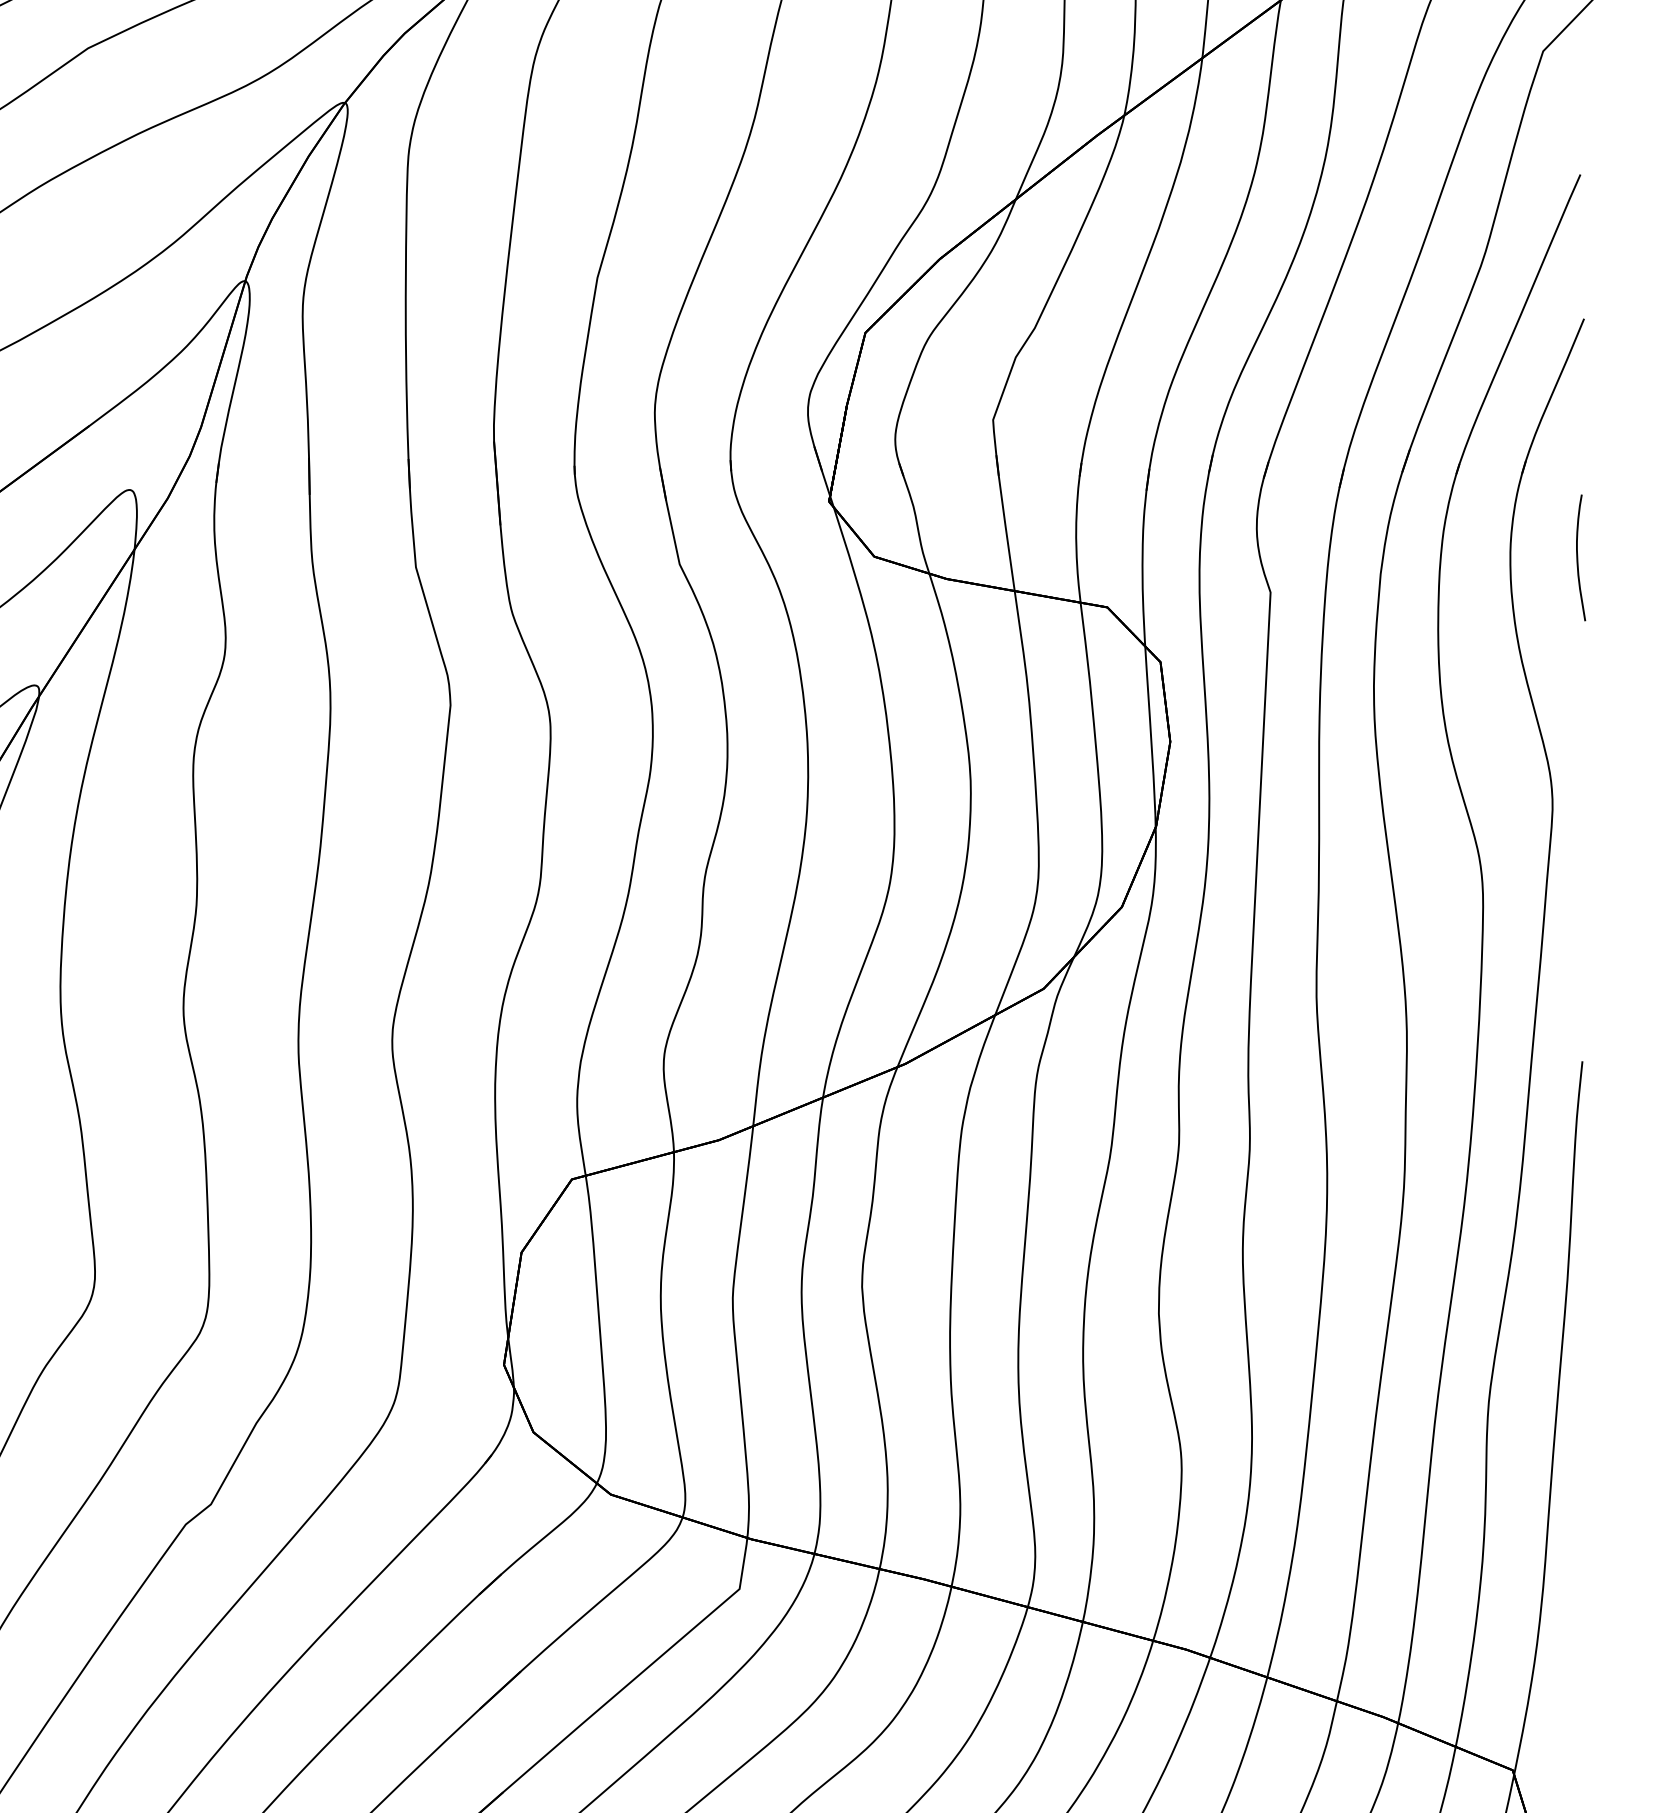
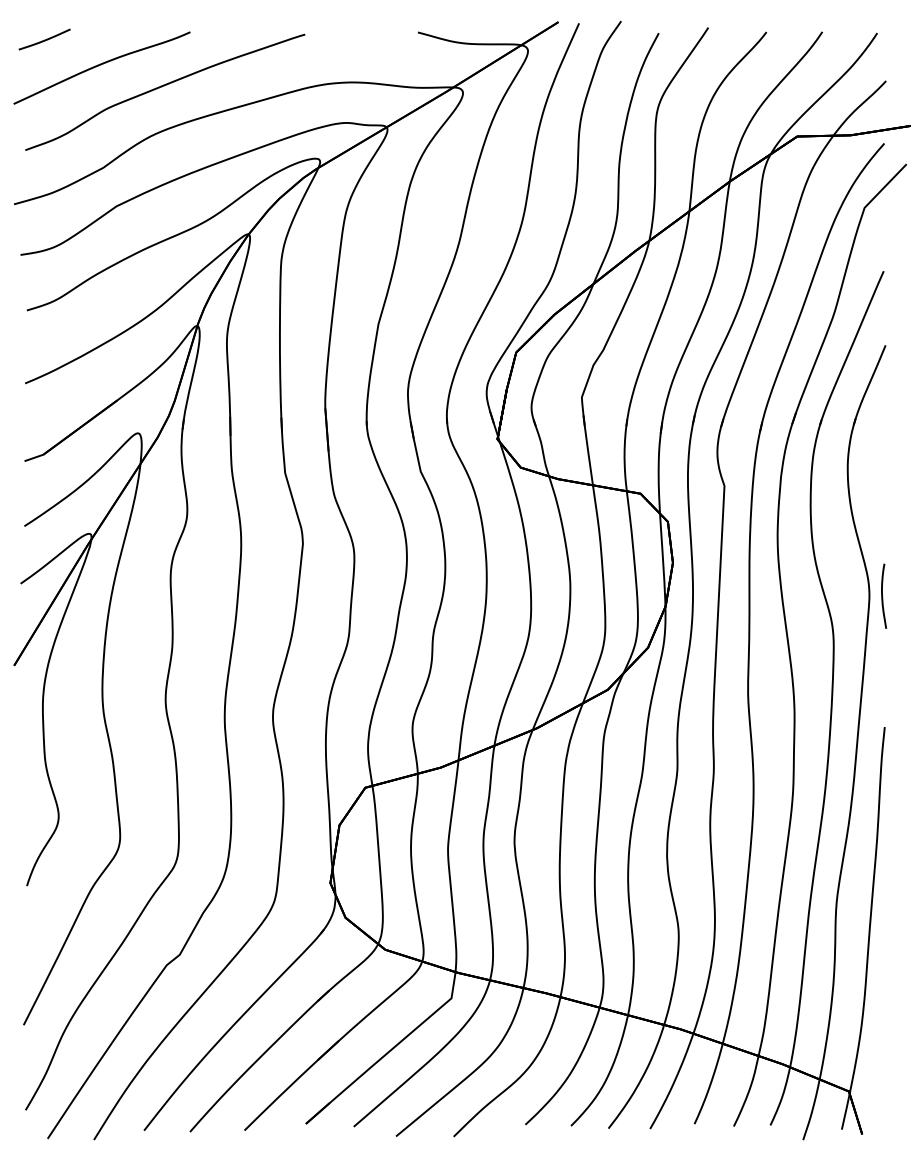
curve: (1579, 558) -> (883, 596), moved

